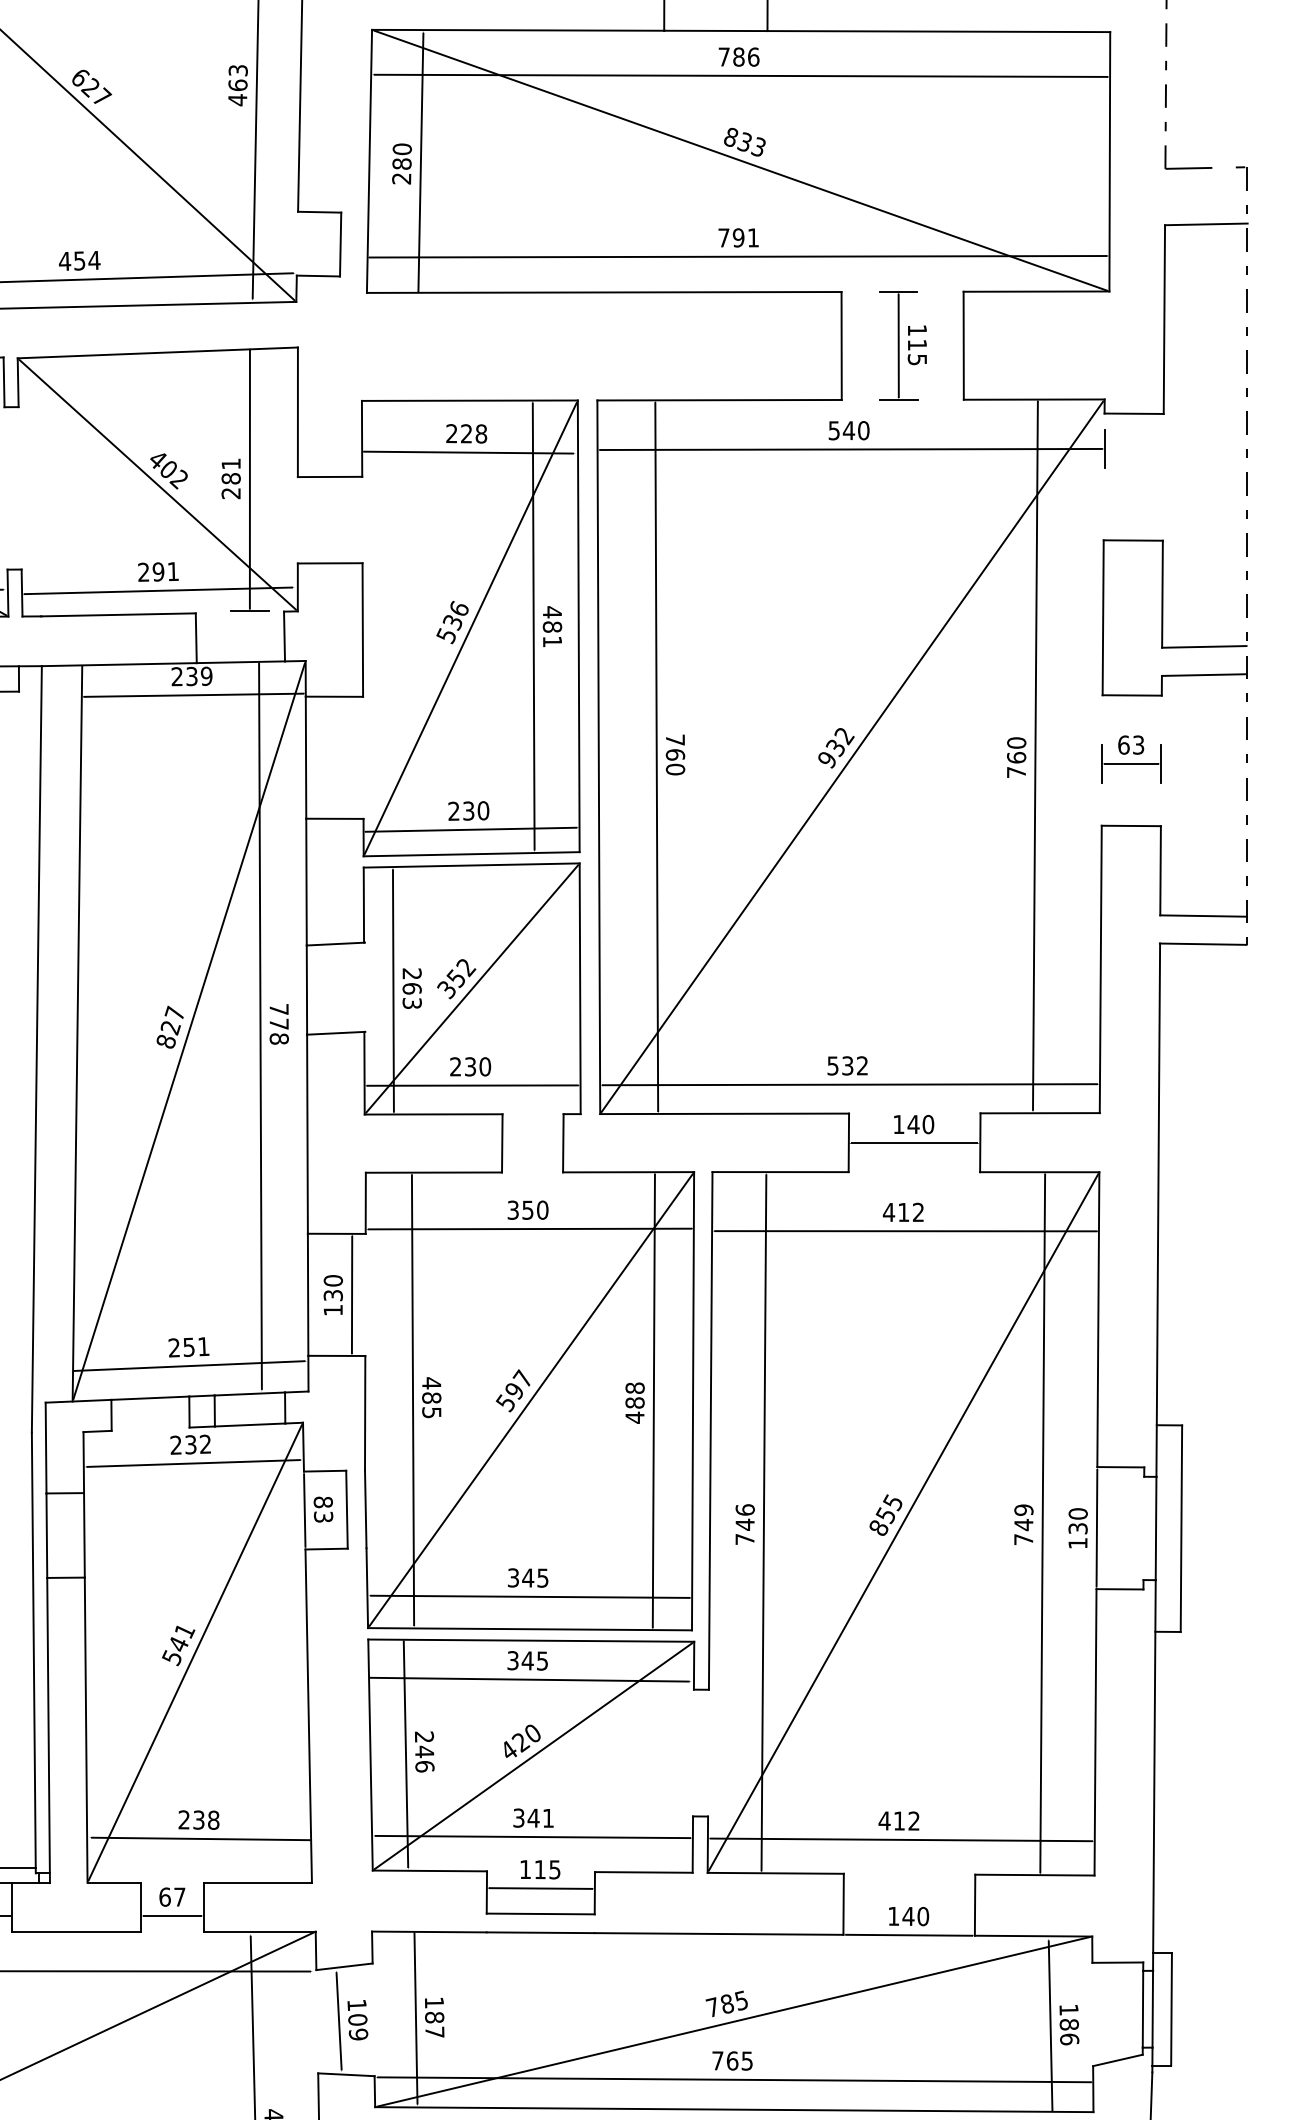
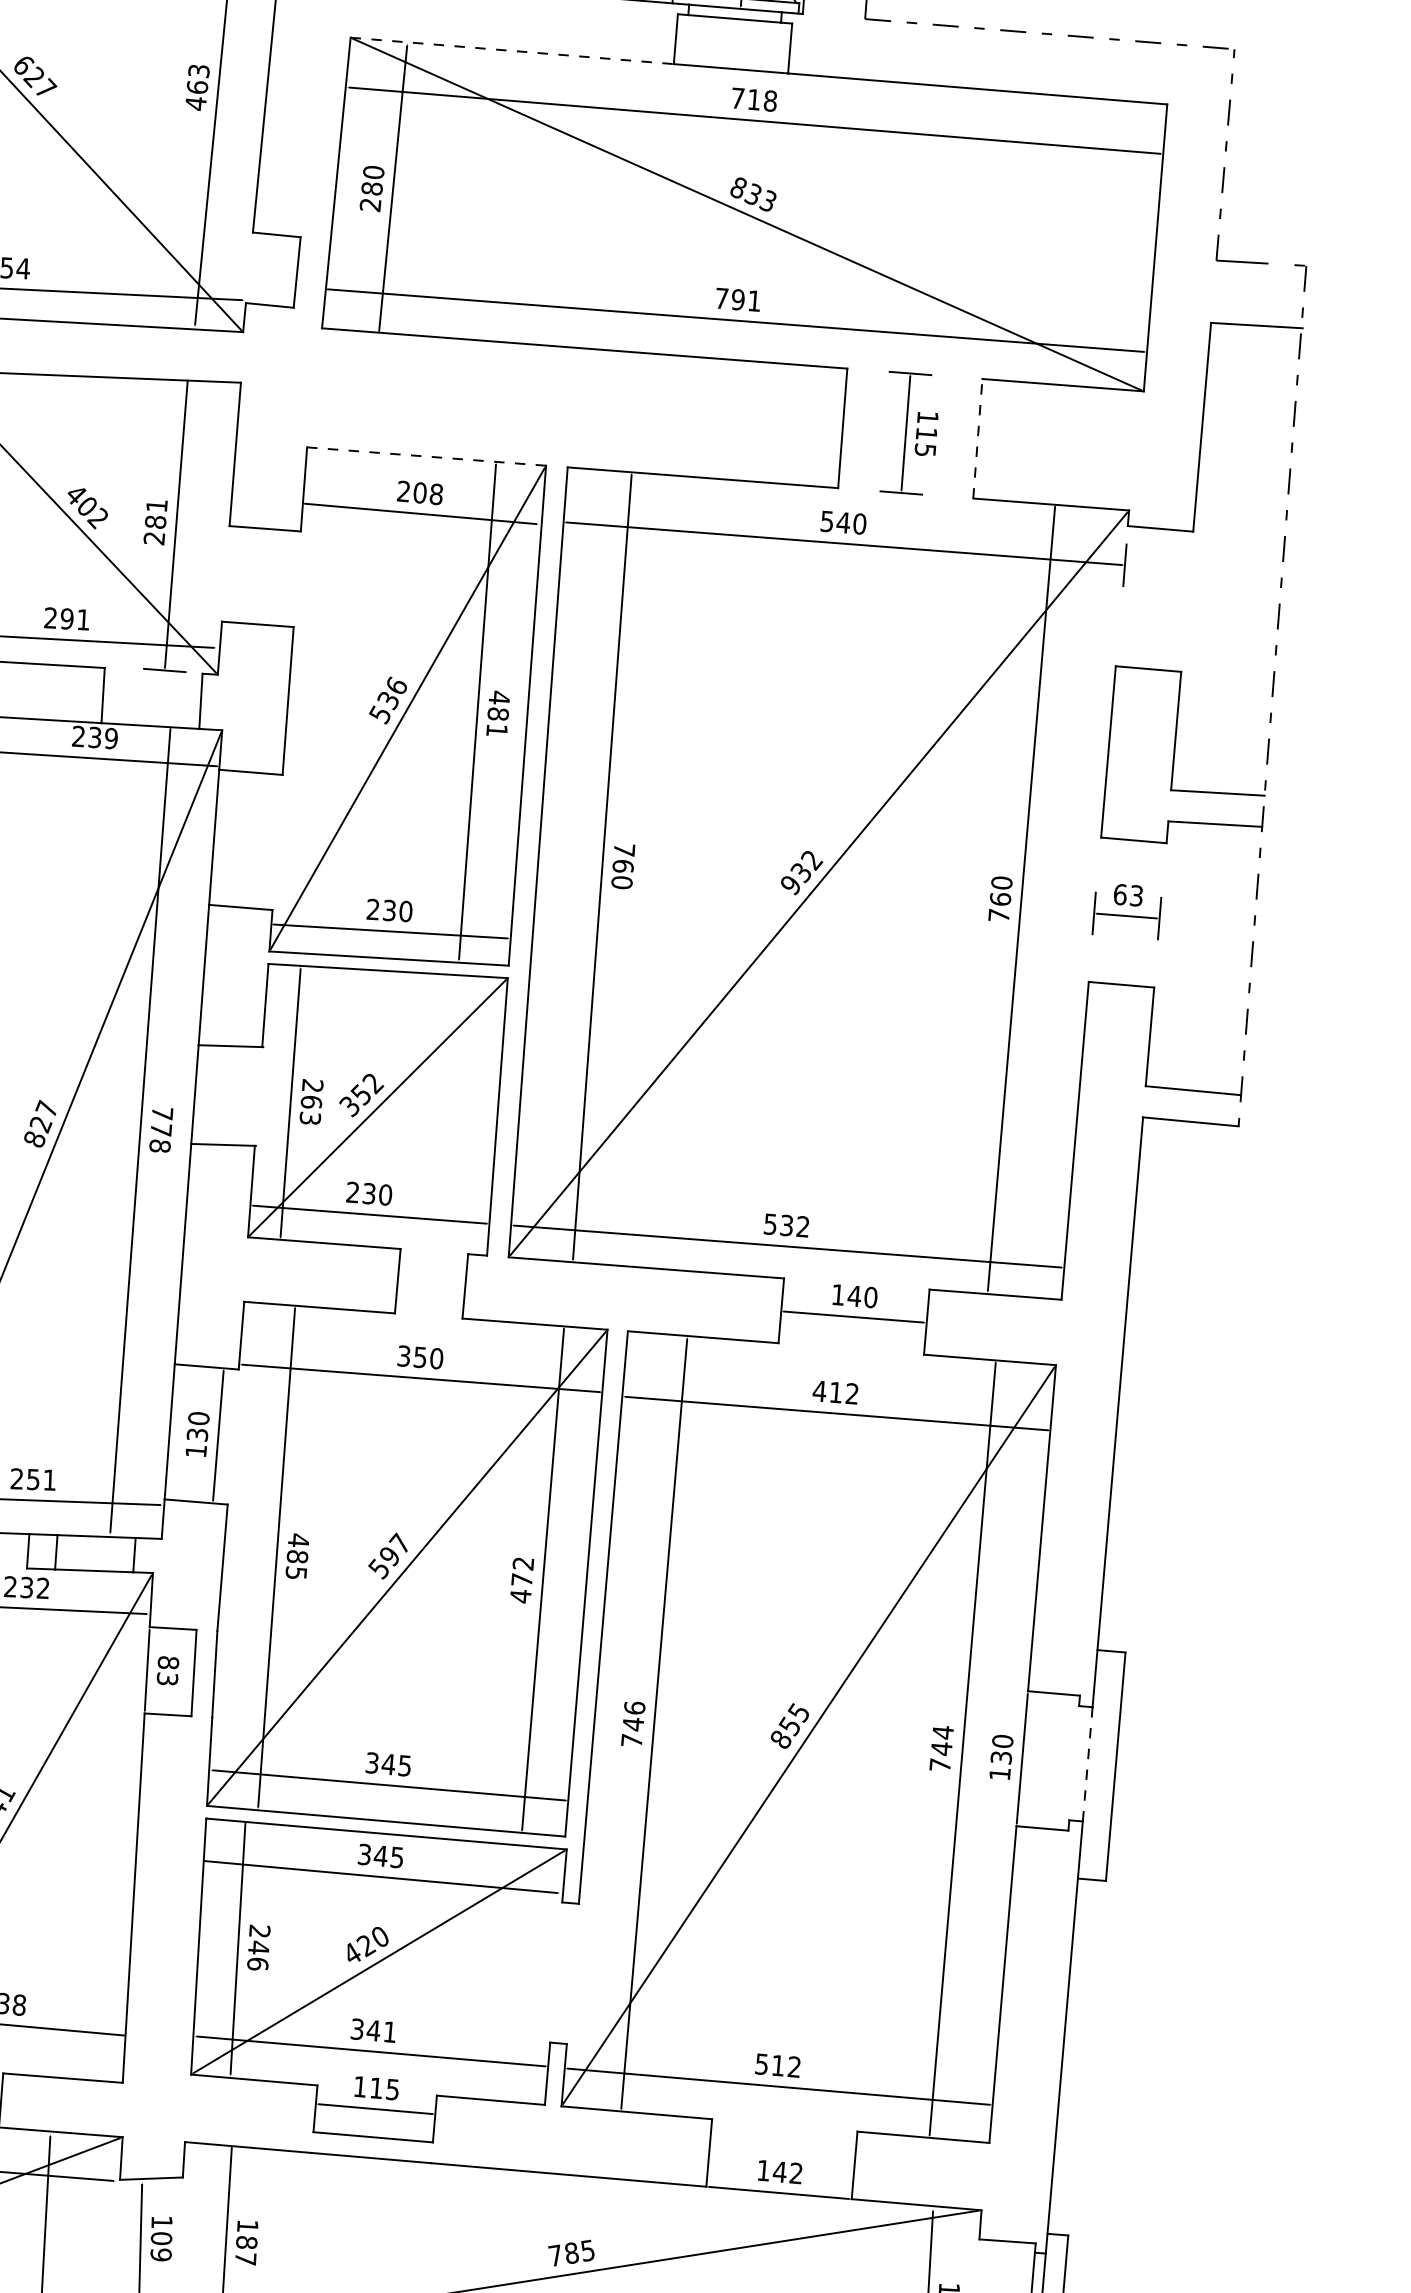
line: (518, 30) -> (512, 51), solid -> dashed
text: (746, 56) -> (762, 99), 786 -> 718
line: (963, 345) -> (977, 438), solid -> dashed
line: (469, 400) -> (426, 456), solid -> dashed
text: (466, 433) -> (419, 492), 228 -> 208
text: (634, 1395) -> (522, 1571), 488 -> 472
text: (1023, 1510) -> (942, 1732), 749 -> 744
line: (1156, 1528) -> (1088, 1764), solid -> dashed
text: (884, 1820) -> (761, 2063), 412 -> 512
text: (923, 1916) -> (796, 2173), 140 -> 142

